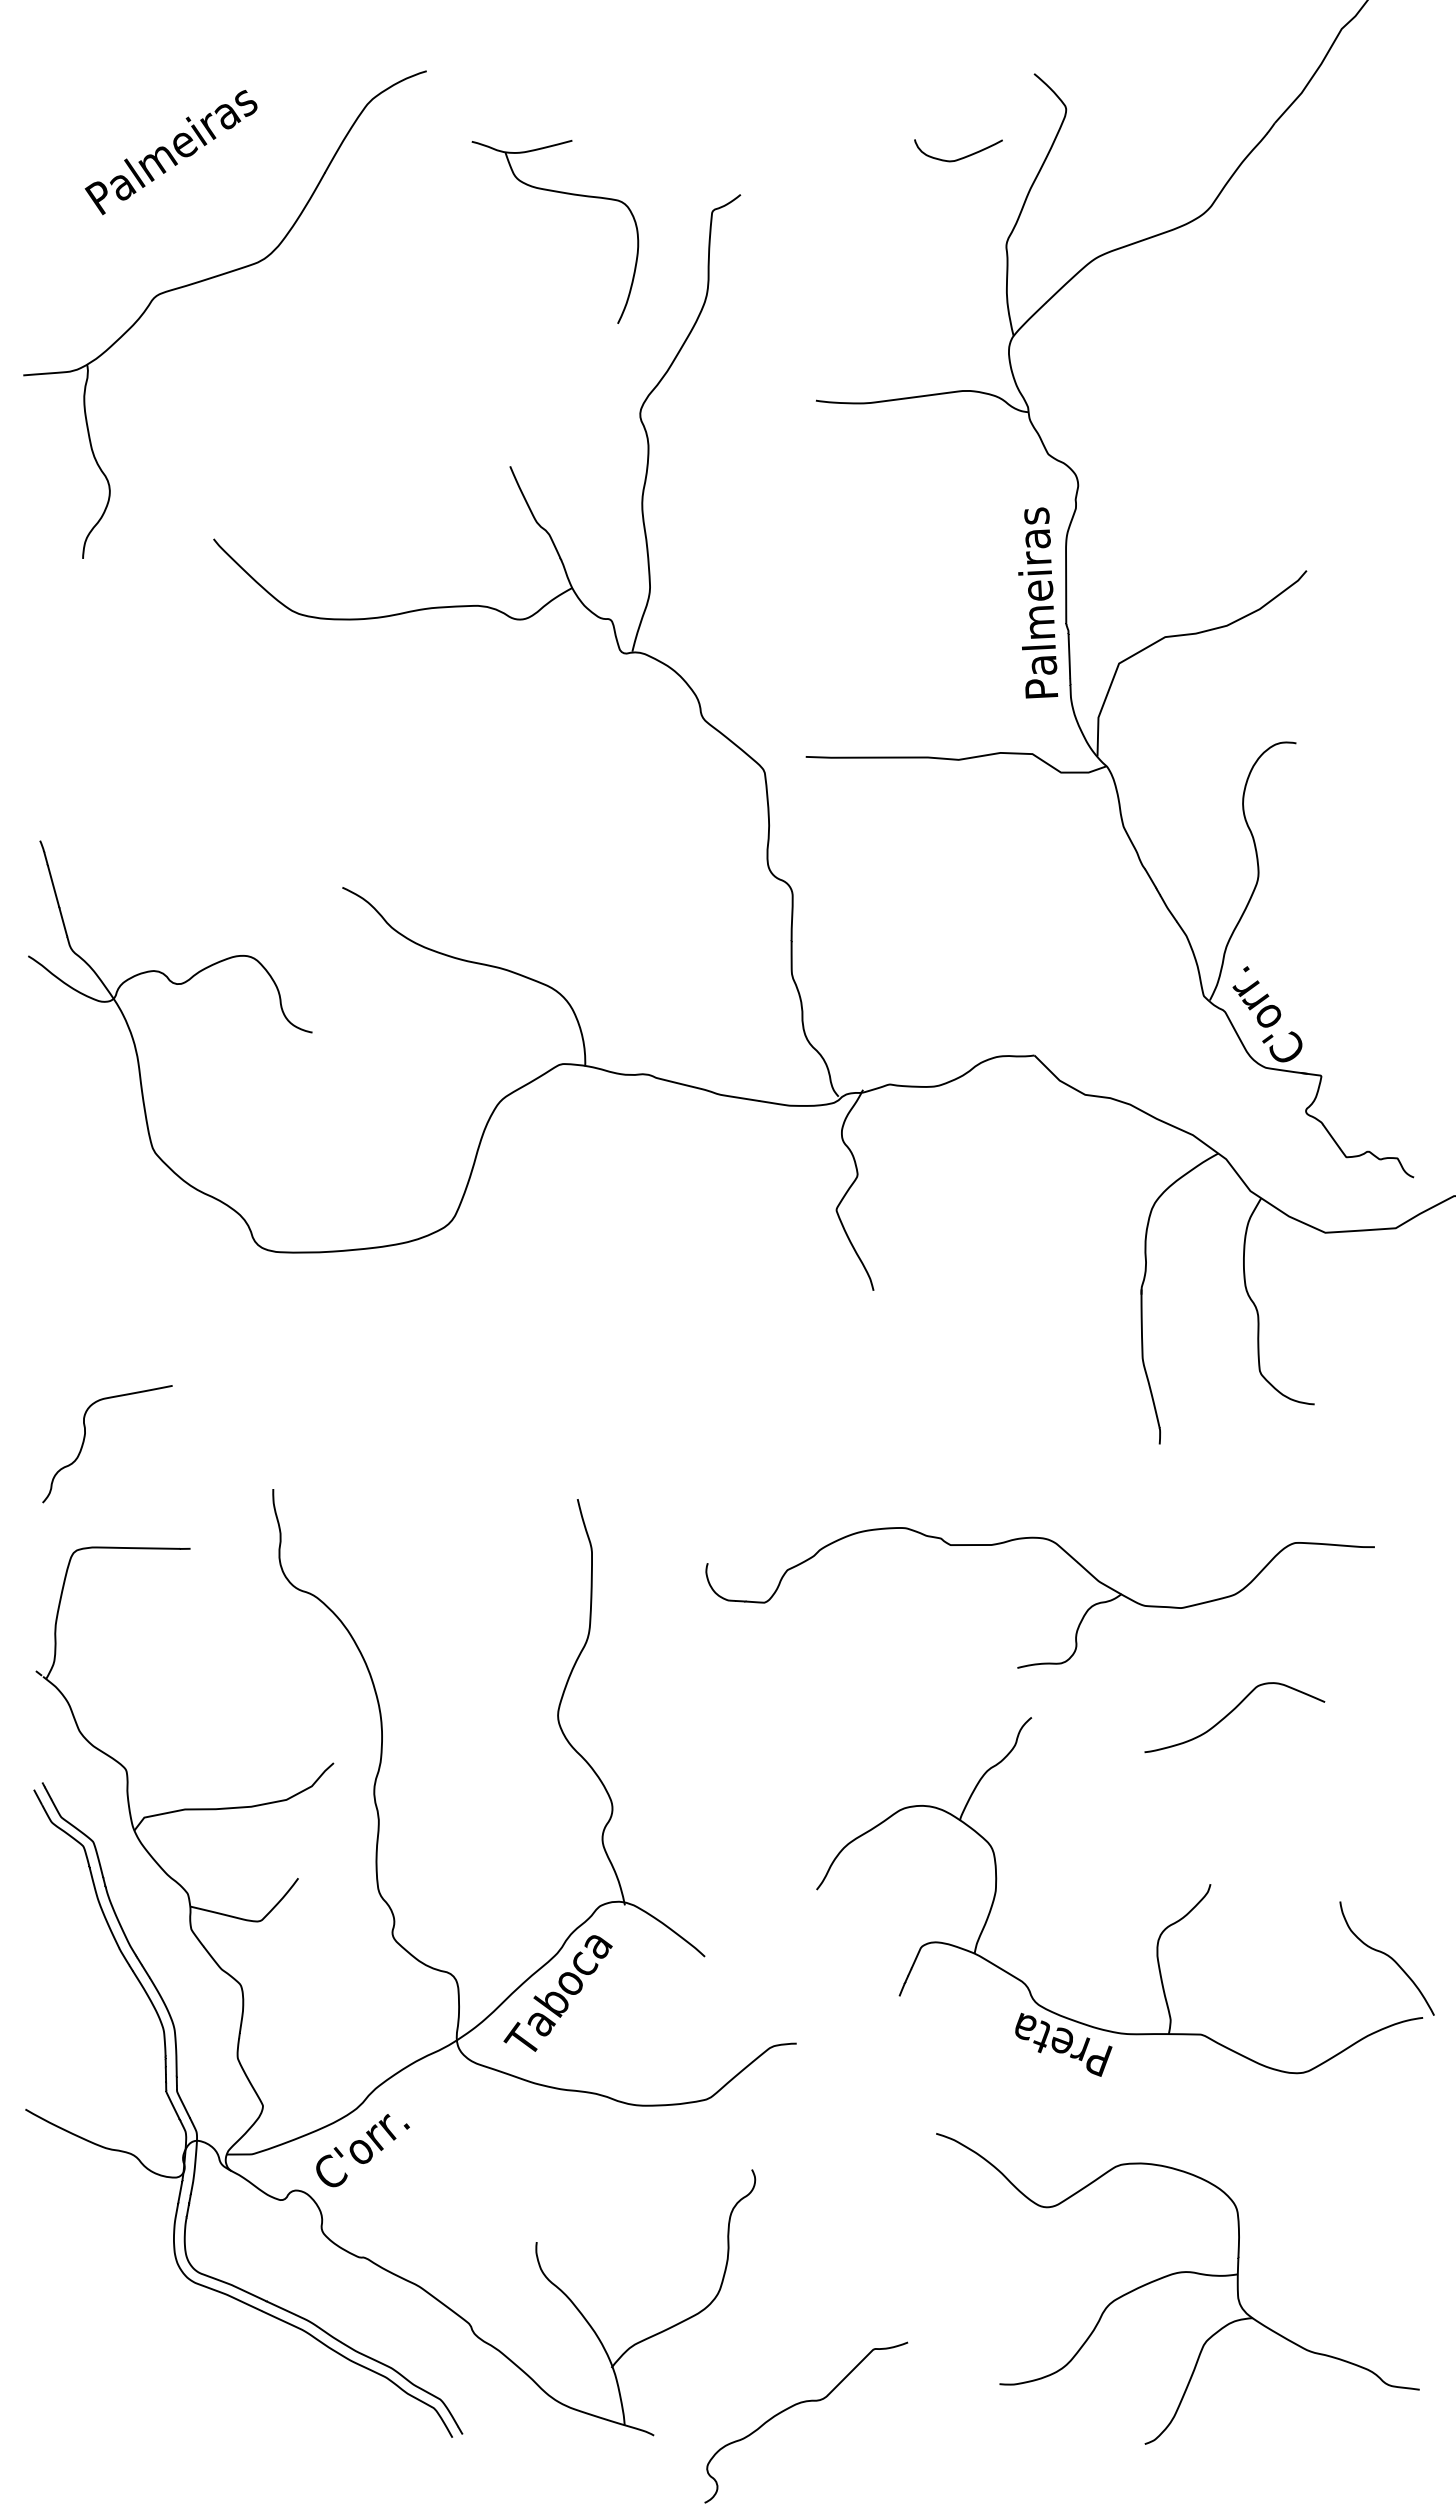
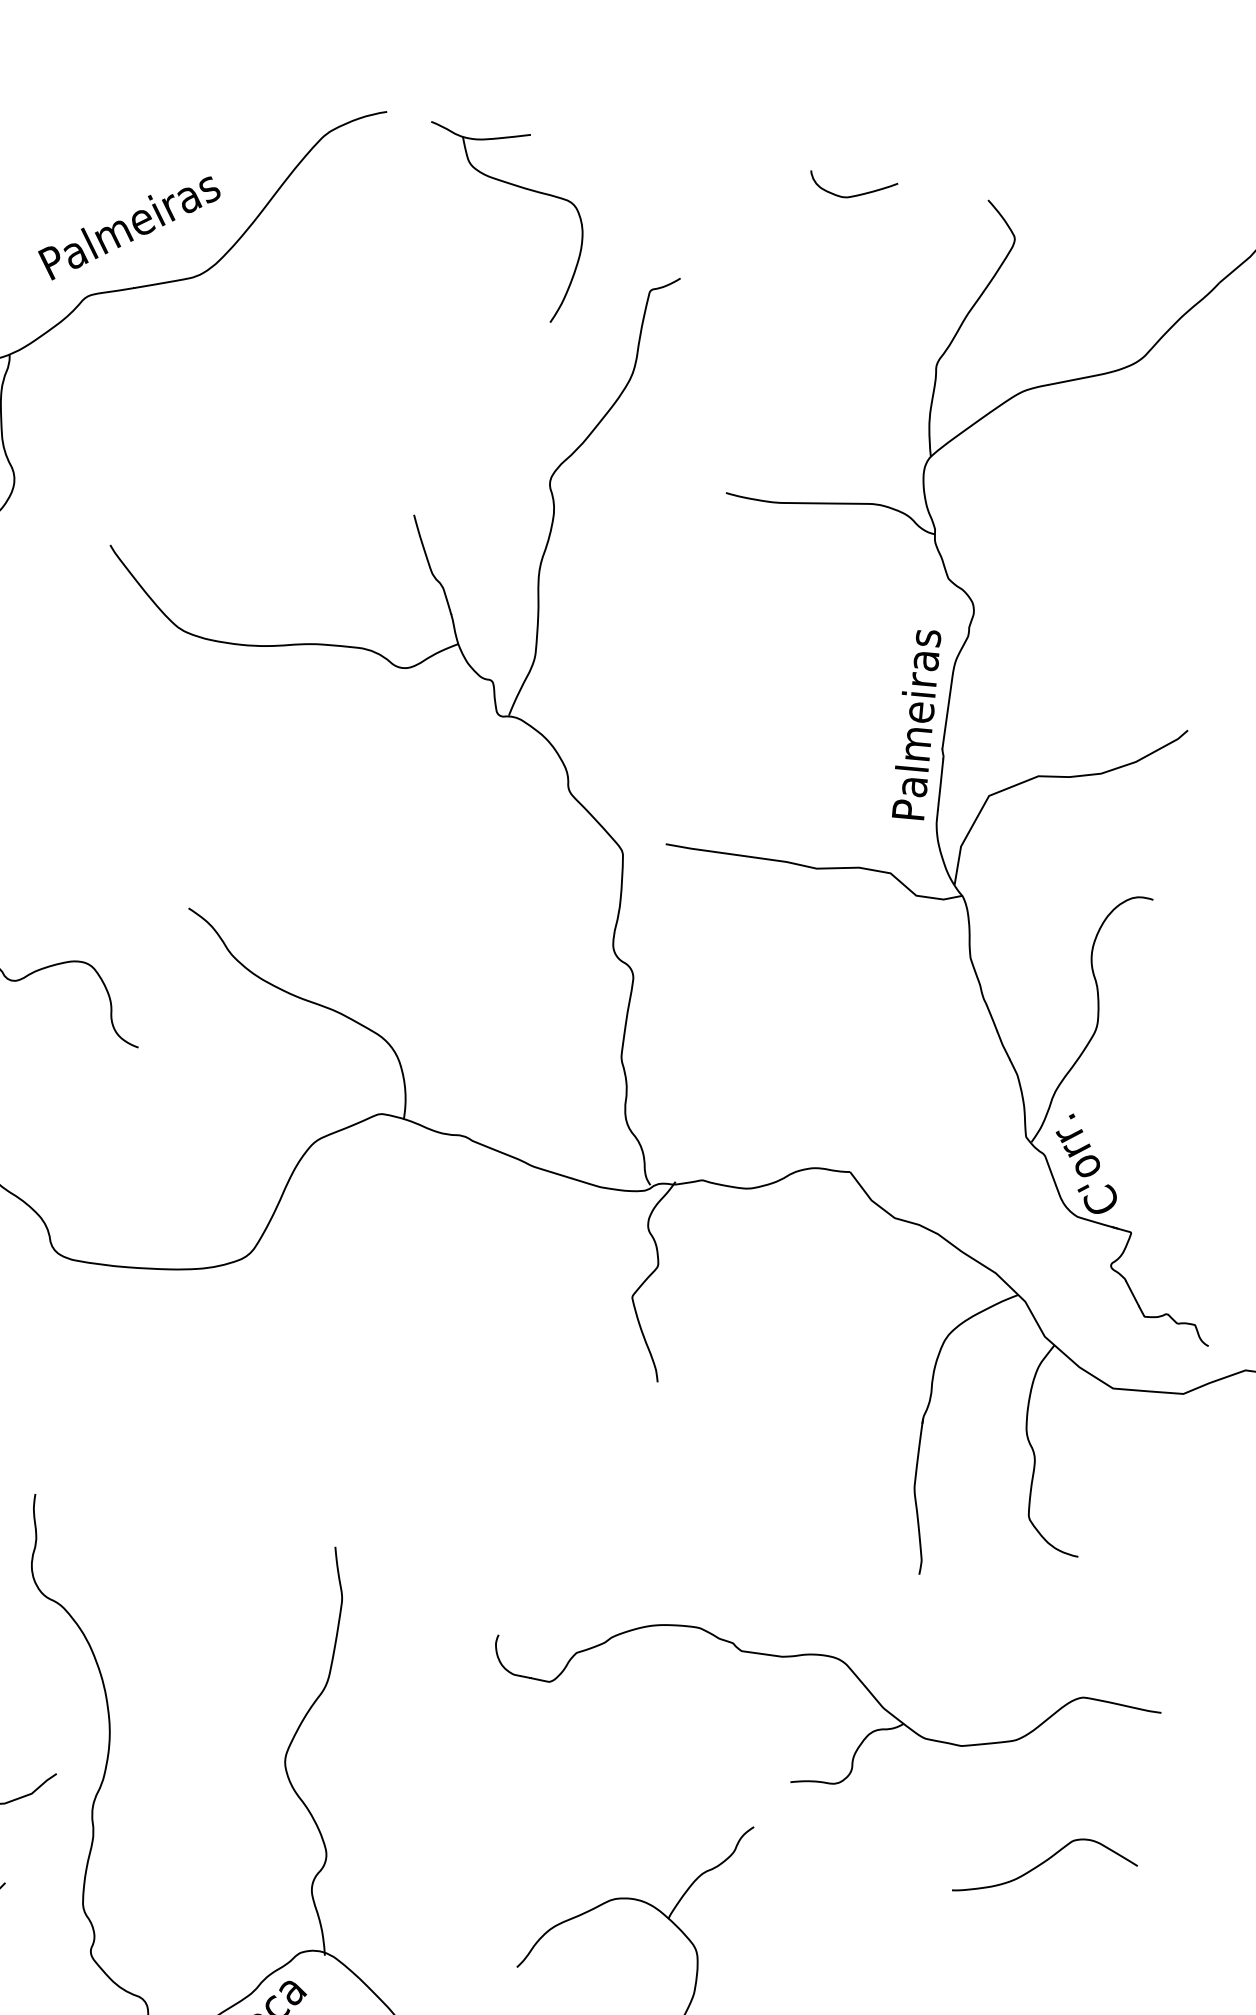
text: (170, 152) -> (127, 227), moved
curve: (961, 157) -> (854, 194), moved
part: (560, 193) -> (511, 185), moved
part: (1081, 1618) -> (860, 1742), moved
curve: (1232, 1712) -> (1044, 1863), moved

